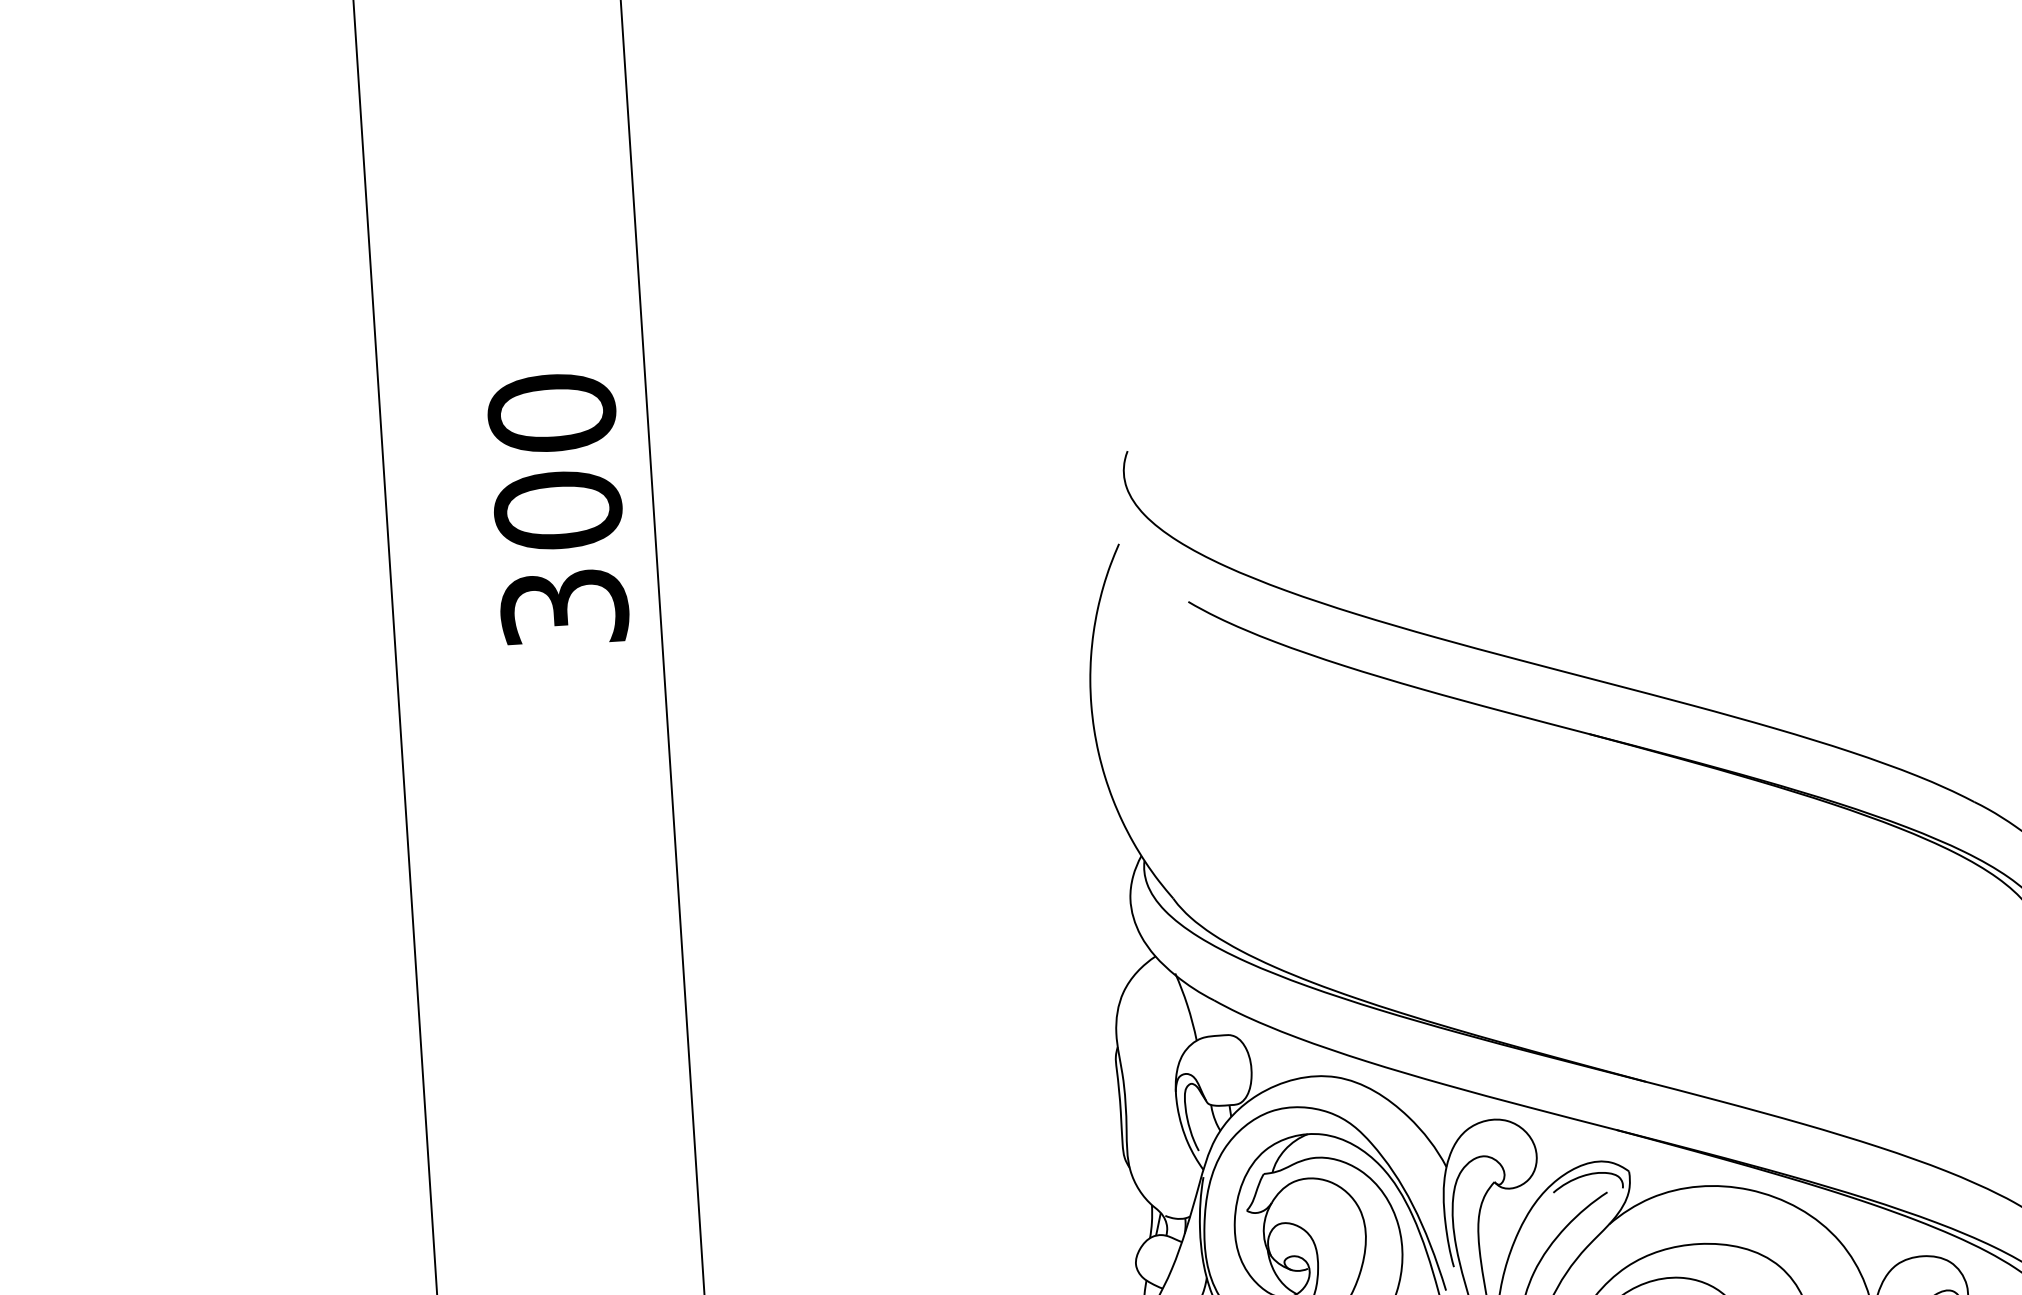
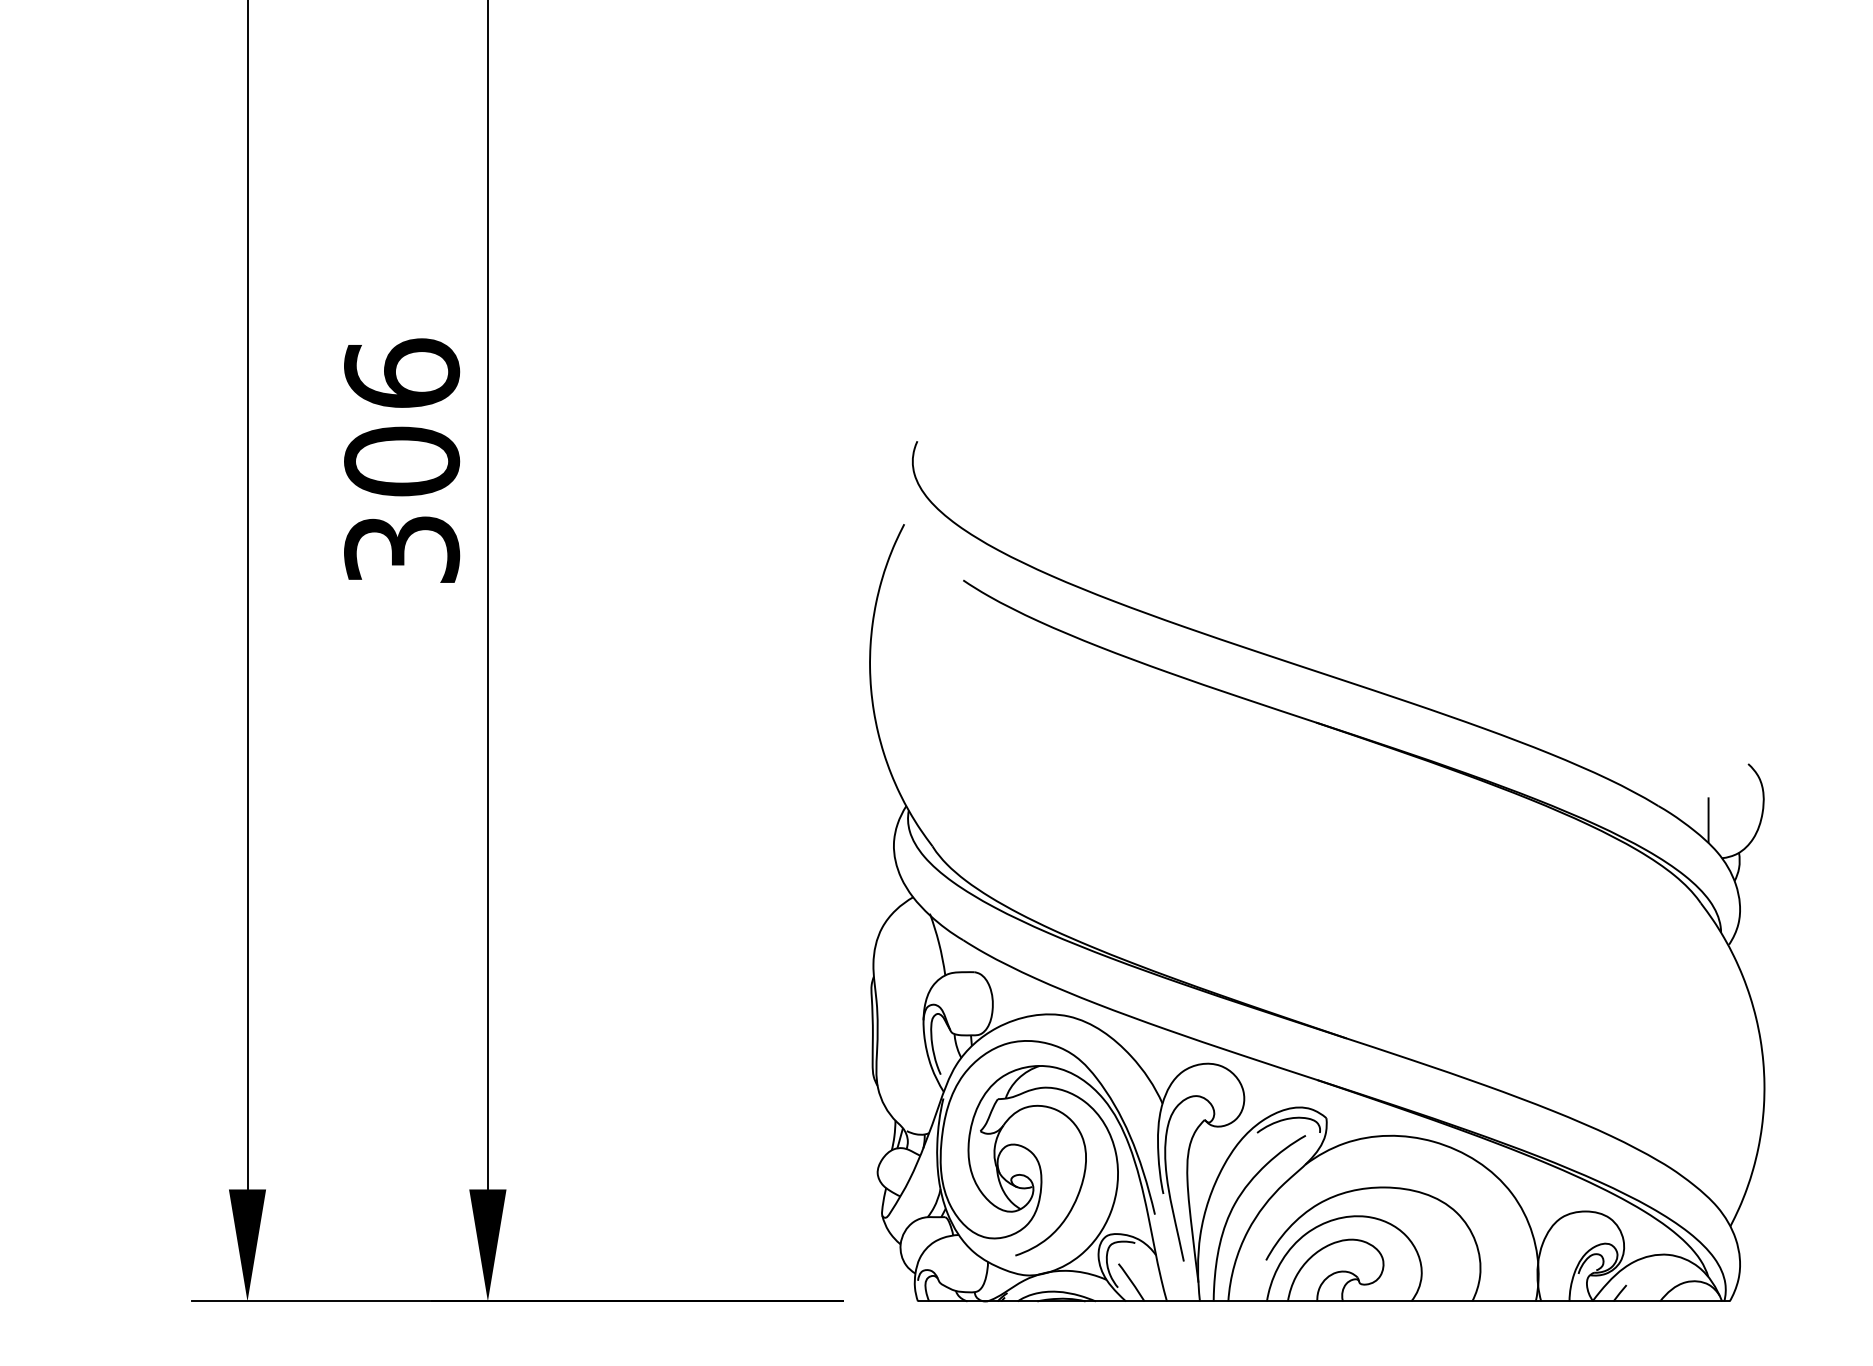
text: (552, 412) -> (402, 373), 300 -> 306

